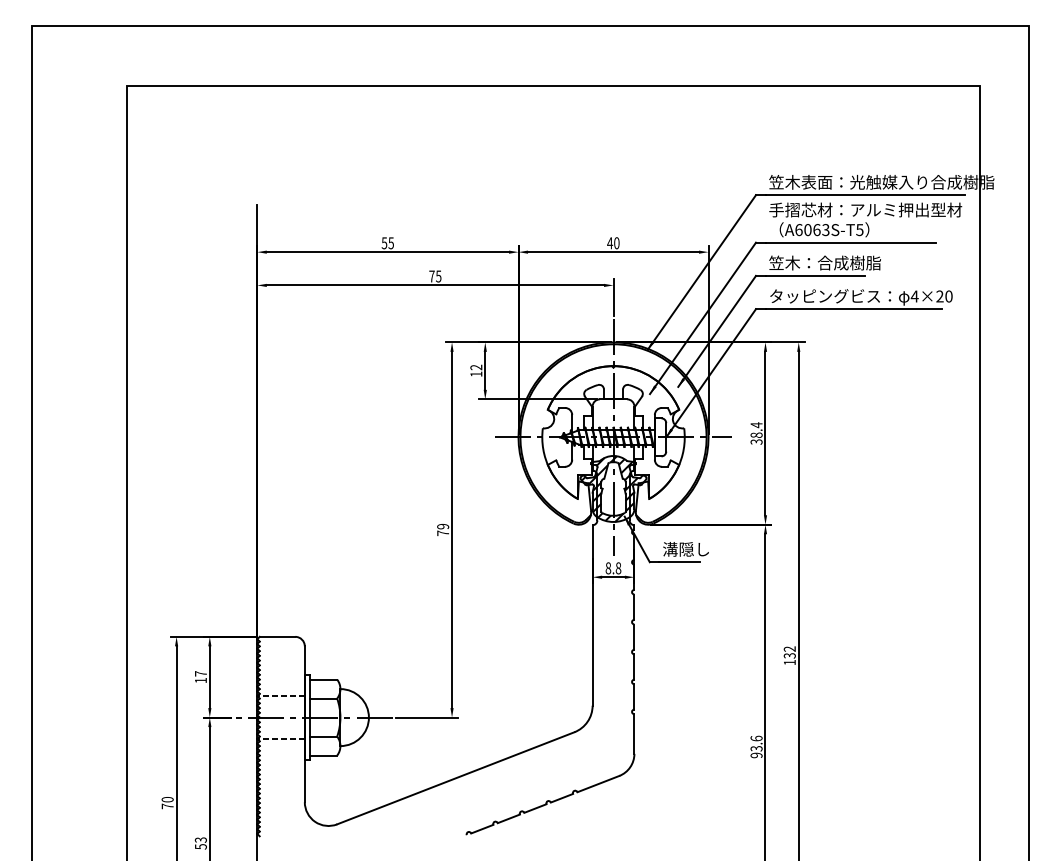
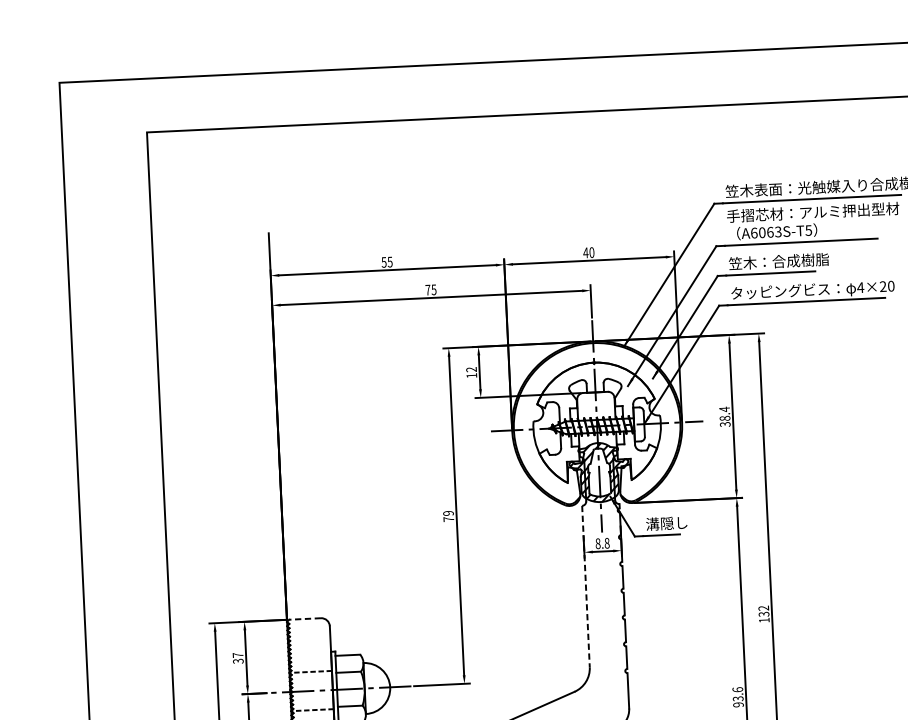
line: (592, 615) -> (585, 586), solid -> dashed
line: (277, 636) -> (305, 618), solid -> dashed
text: (200, 680) -> (237, 661), 17 -> 37

